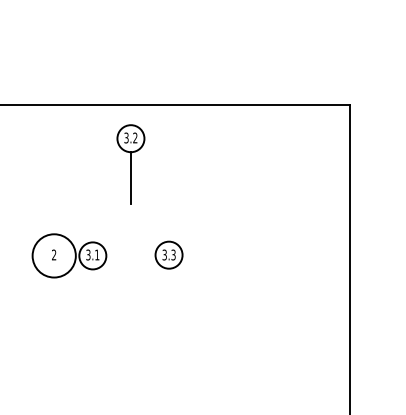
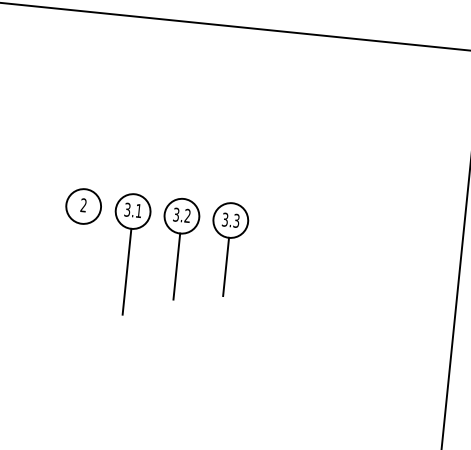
part: (130, 164) -> (178, 249), moved
circle: (53, 255) -> (82, 205), size x0.62
line: (169, 291) -> (226, 267), added
line: (92, 302) -> (126, 271), added

